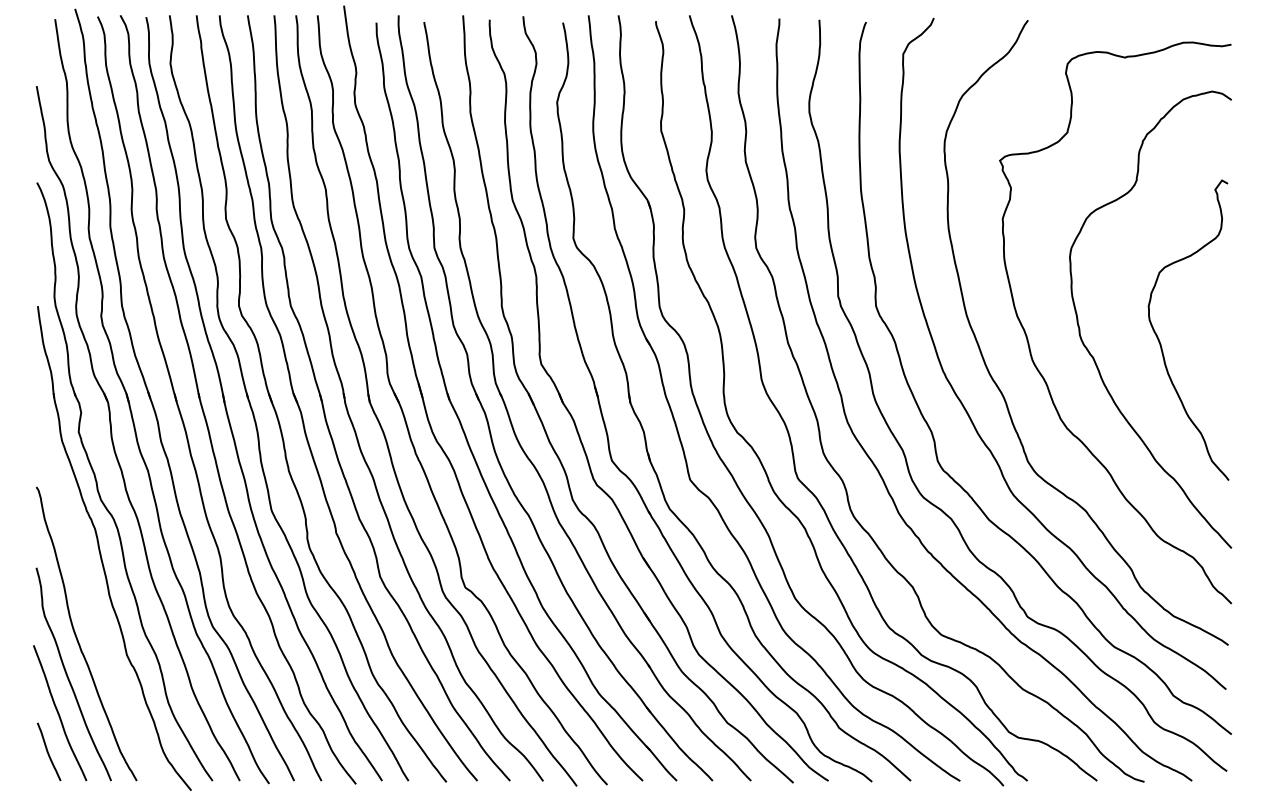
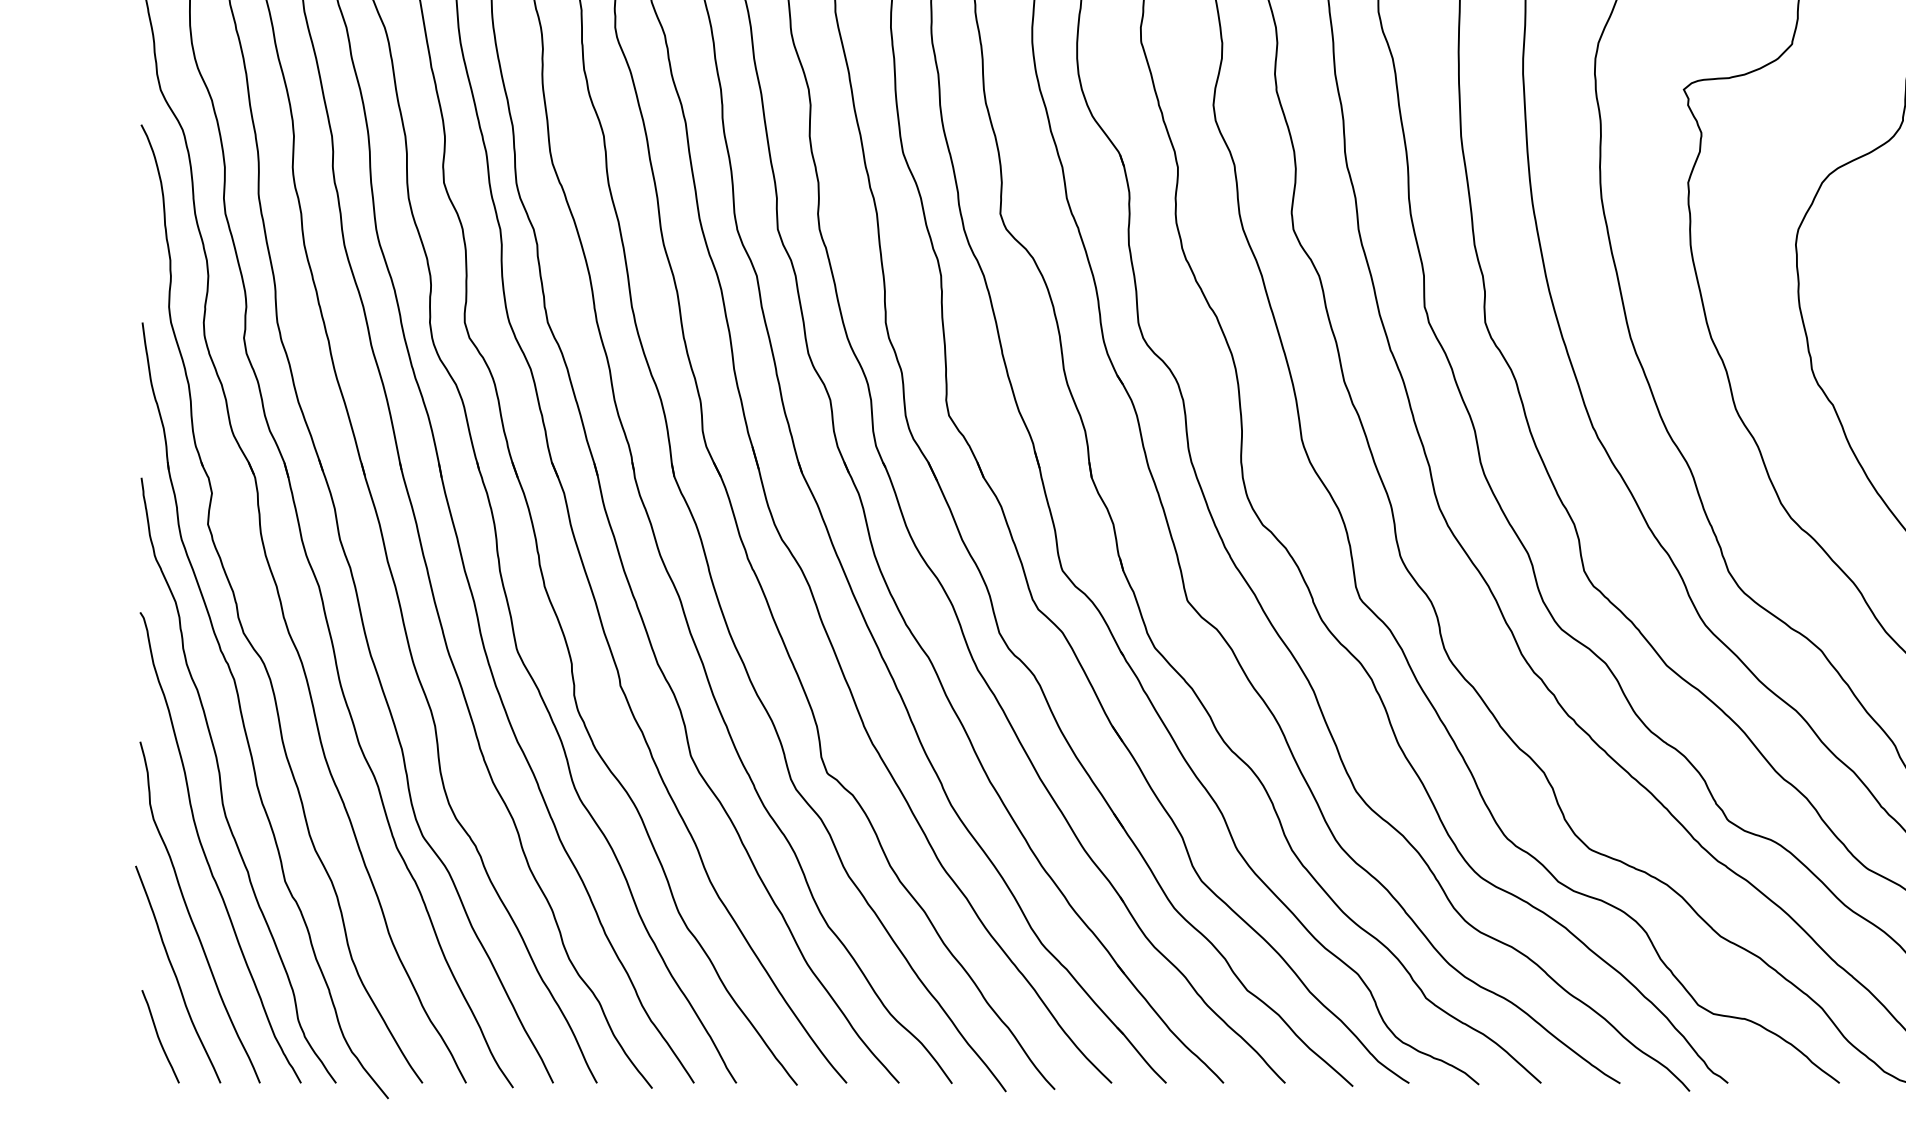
curve: (87, 592) -> (222, 781), added

